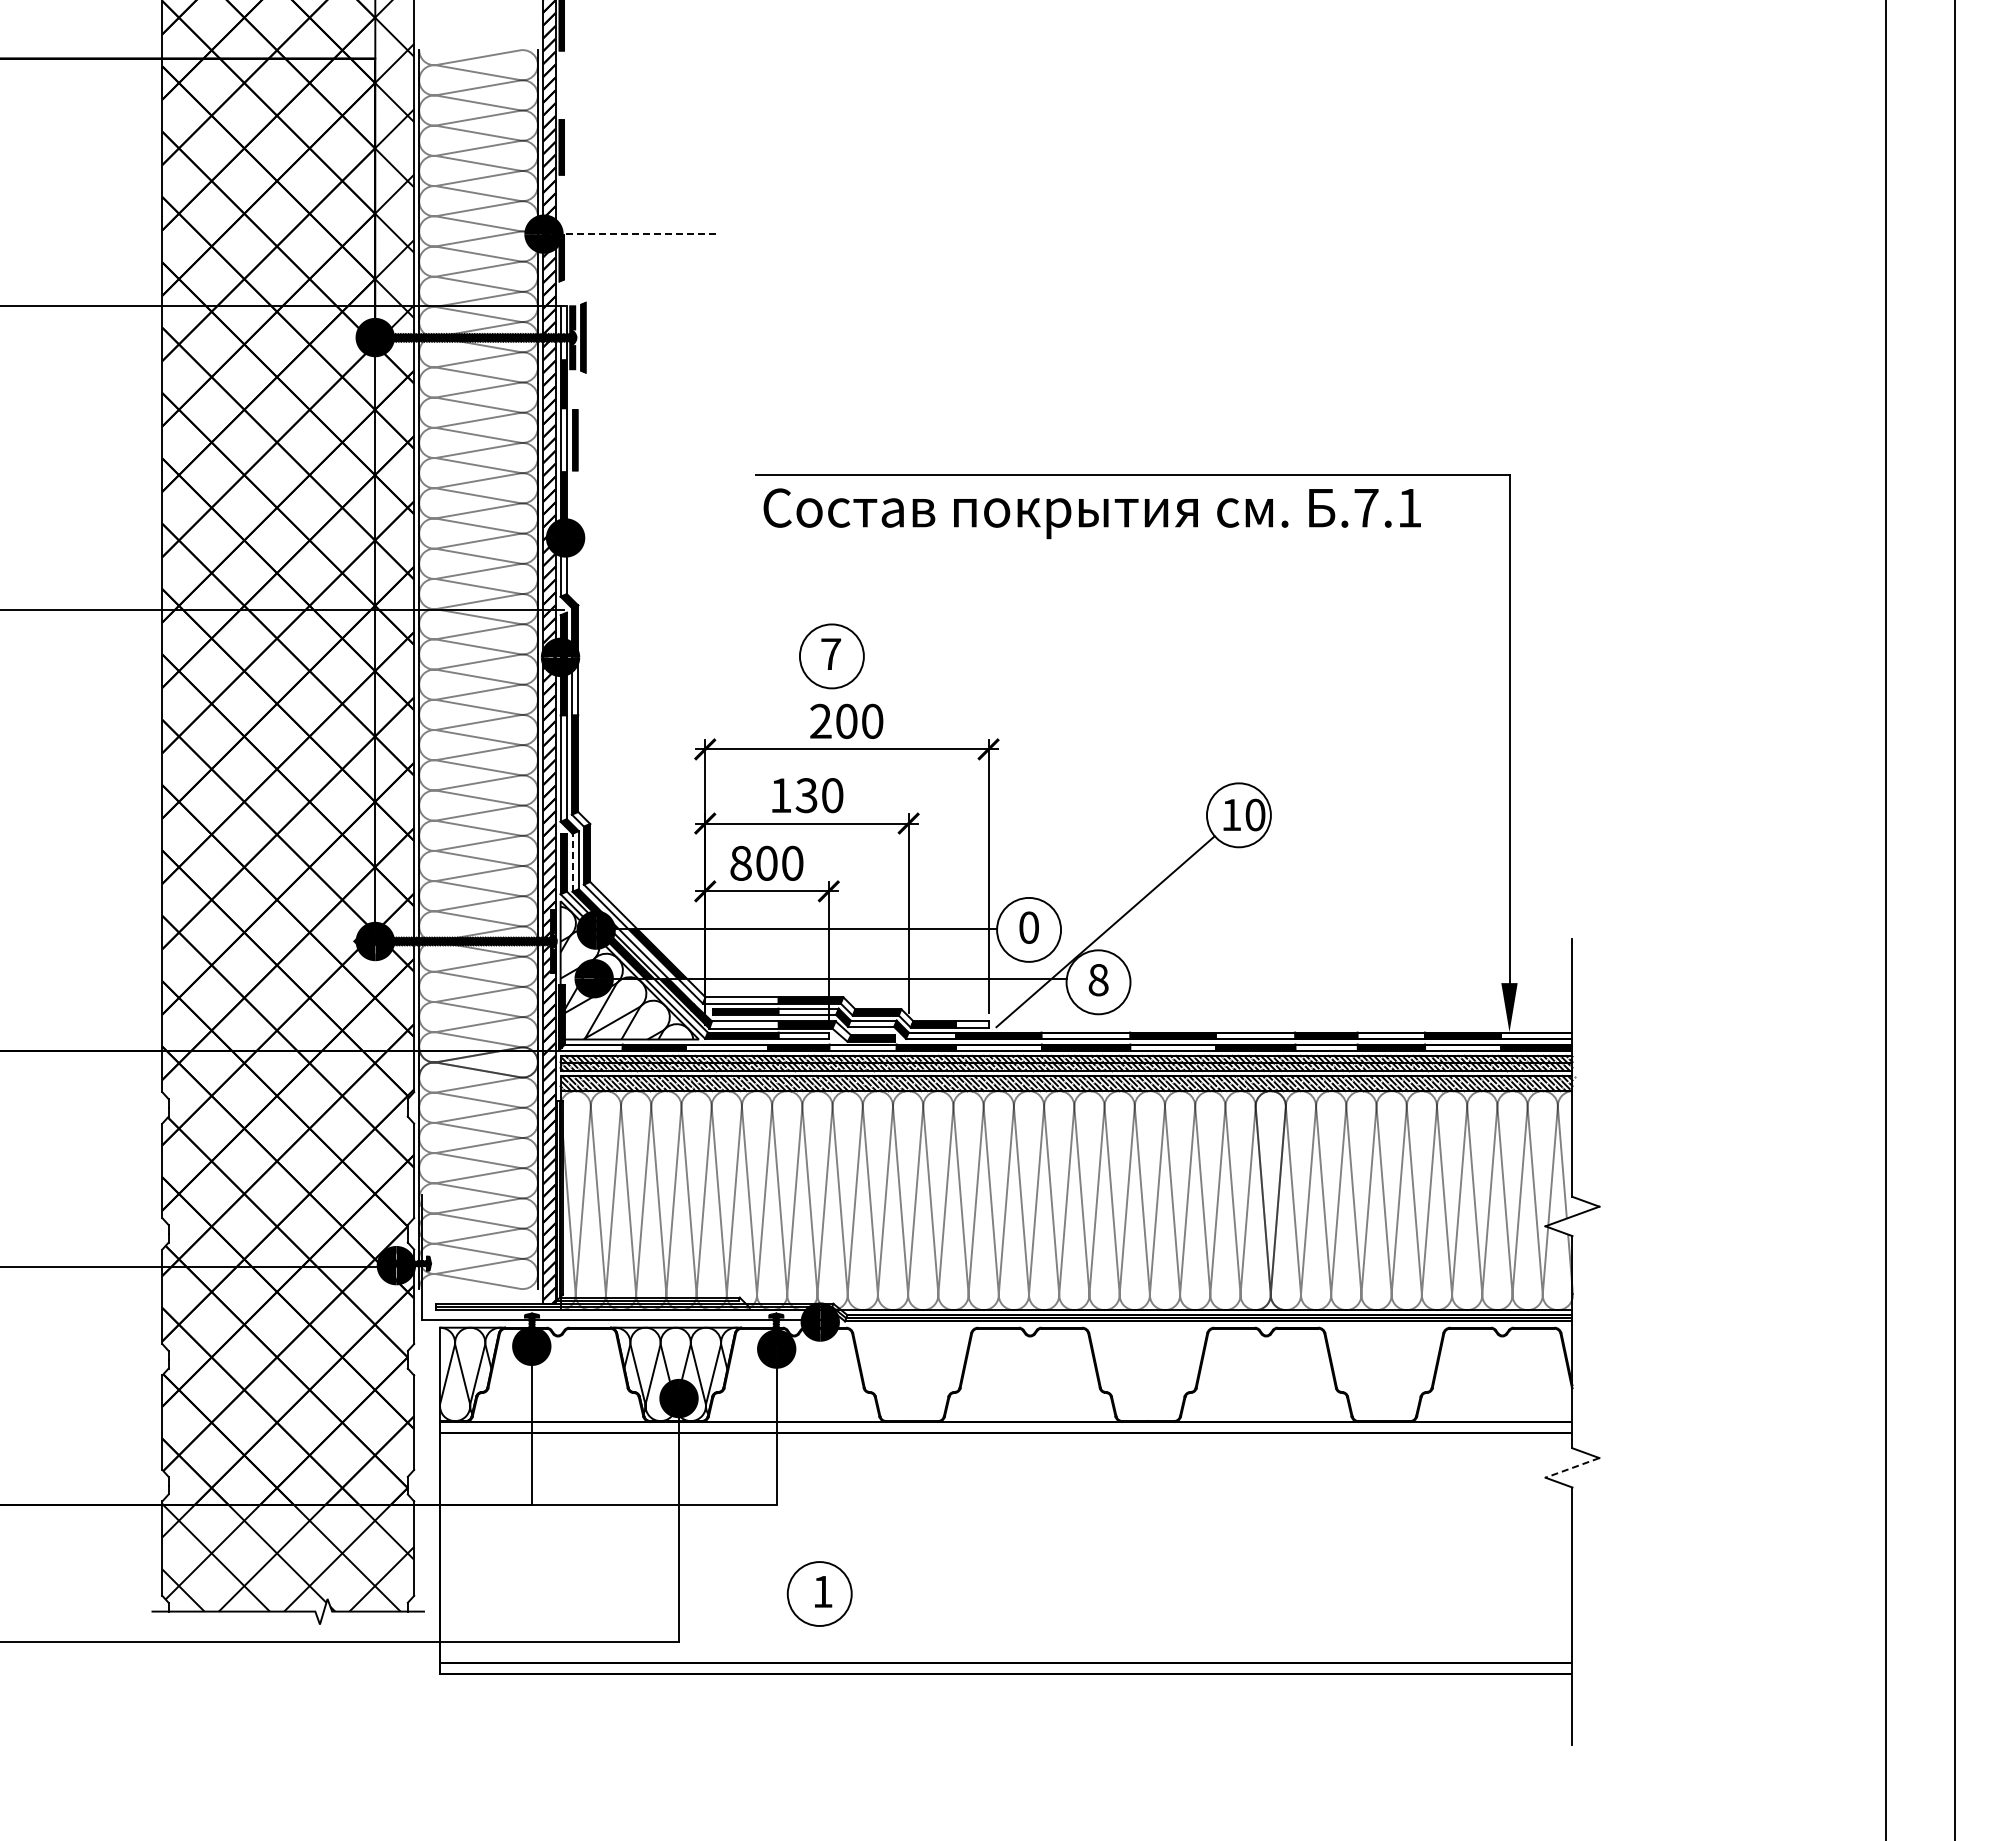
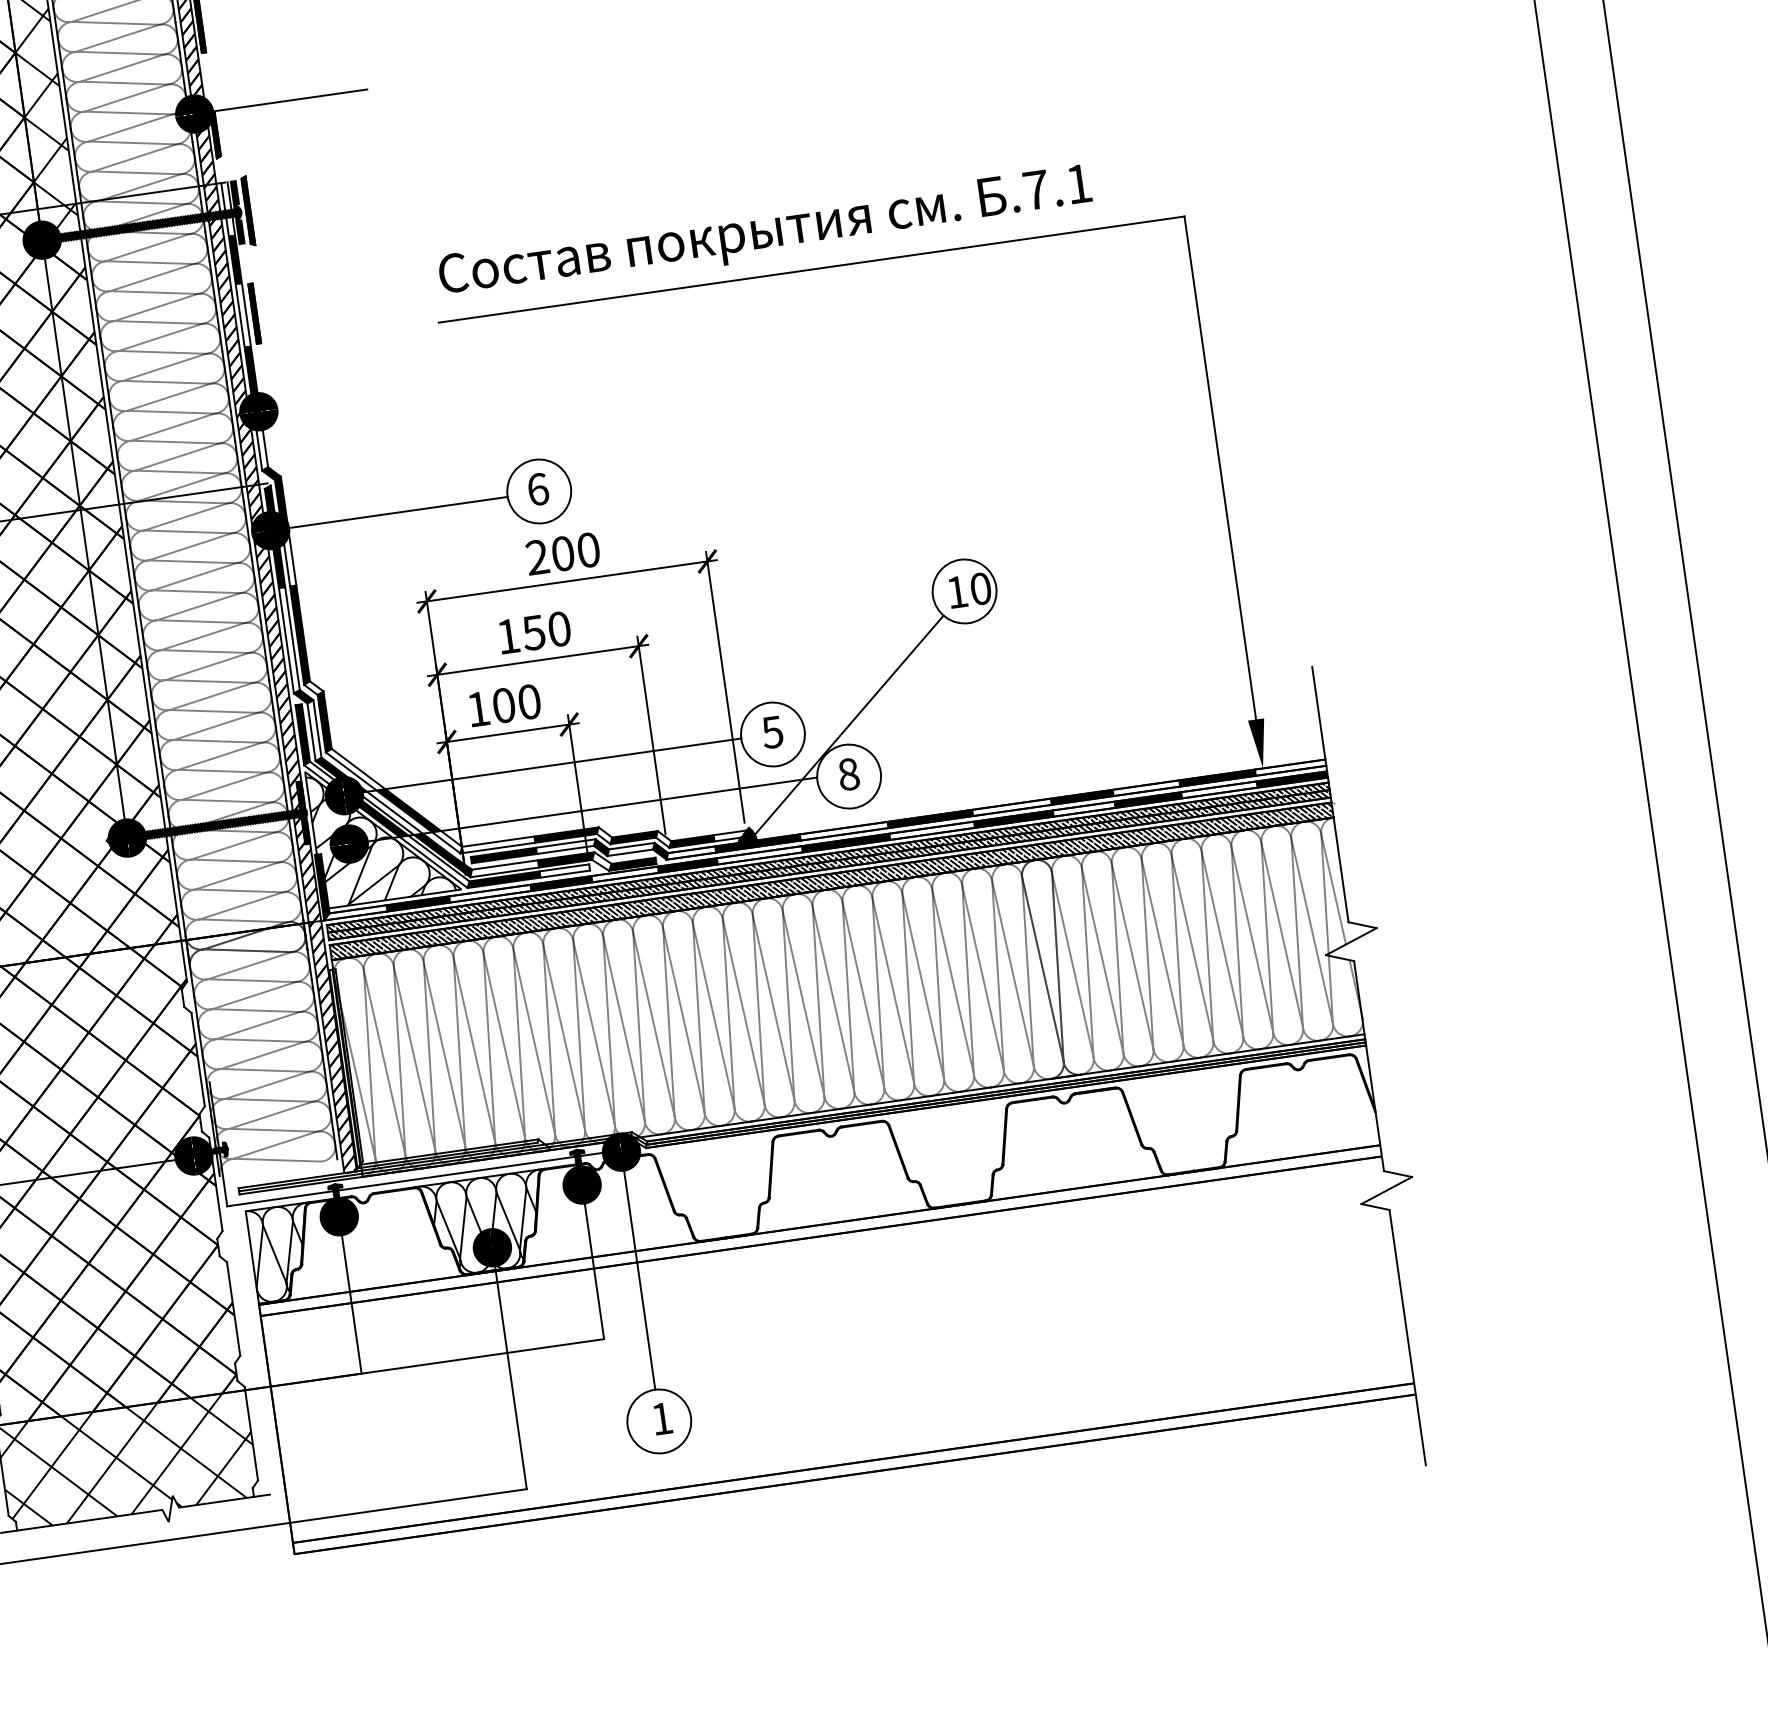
line: (631, 234) -> (281, 102), dashed -> solid
text: (1091, 513) -> (764, 234), moved
text: (831, 654) -> (538, 489), 7 -> 6
line: (679, 657) -> (388, 514), added
text: (806, 795) -> (533, 632), 130 -> 150
line: (572, 862) -> (311, 732), dashed -> solid
text: (740, 863) -> (477, 709), 800 -> 100
text: (1028, 927) -> (772, 732), 0 -> 5
hatch: (989, 1026) -> (747, 835), added
line: (820, 1442) -> (638, 1271), added
line: (1572, 1467) -> (1386, 1190), dashed -> solid

